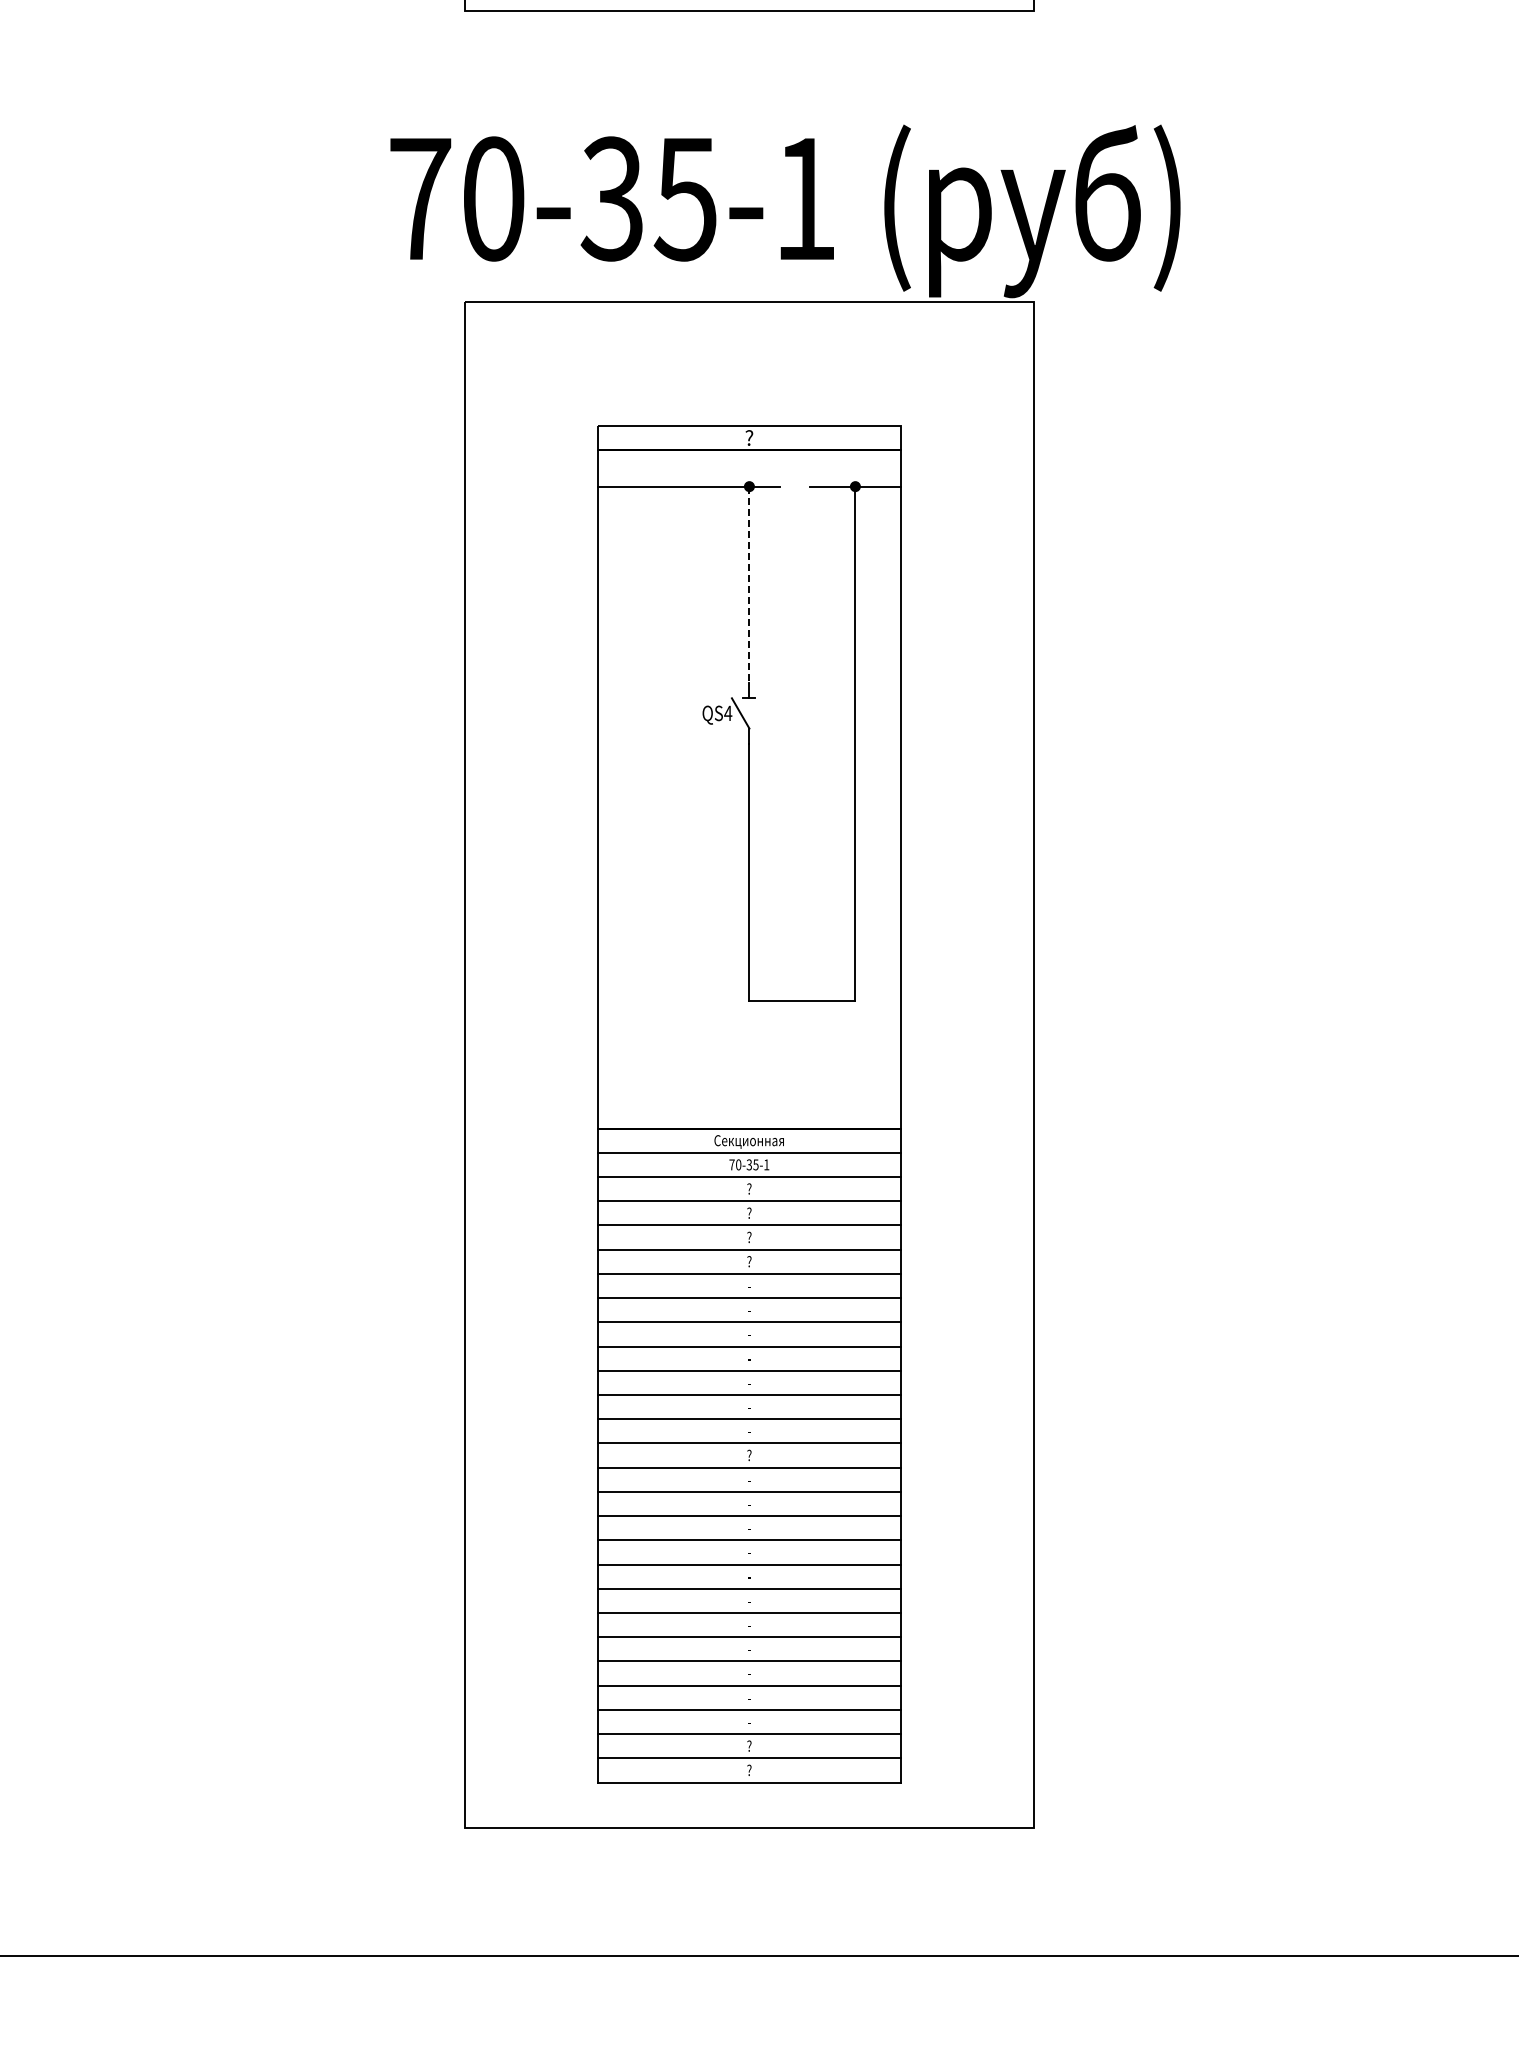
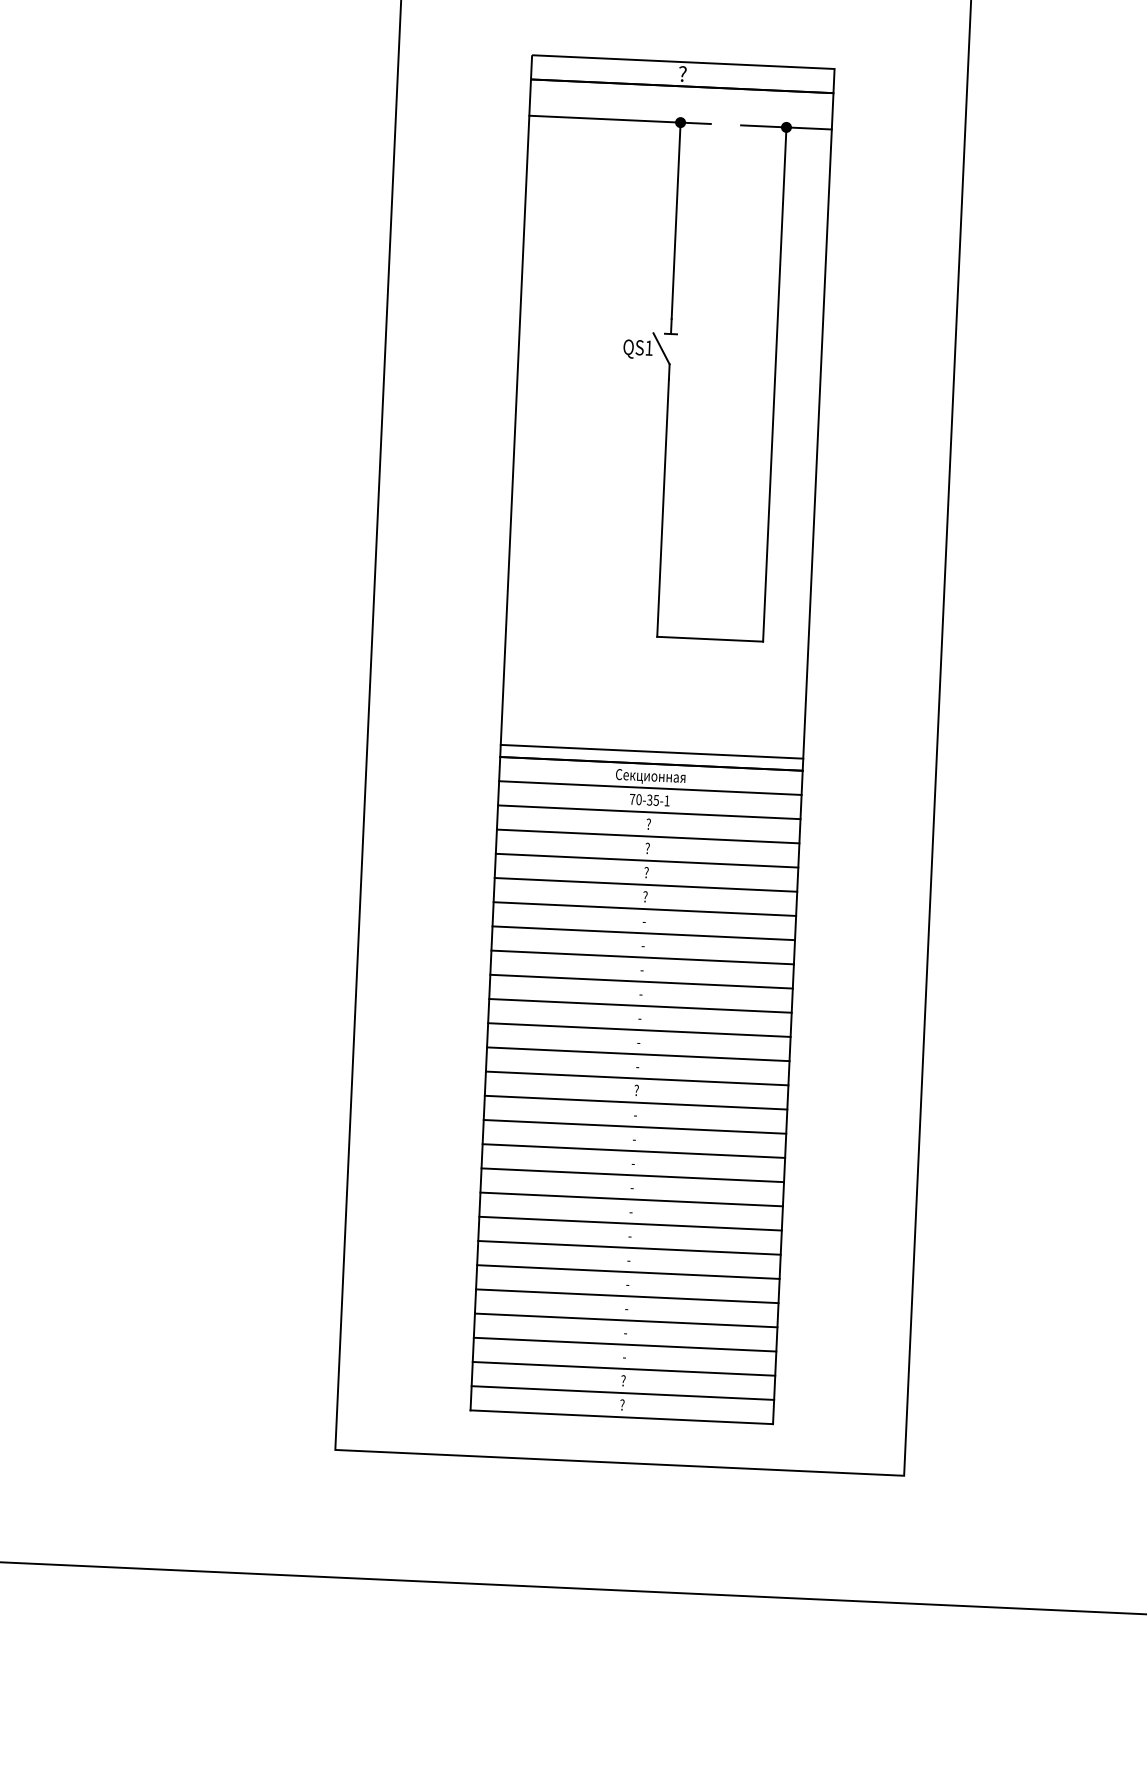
line: (749, 585) -> (676, 221), dashed -> solid
text: (728, 712) -> (649, 347), QS4 -> QS1
line: (749, 1116) -> (652, 751), added

